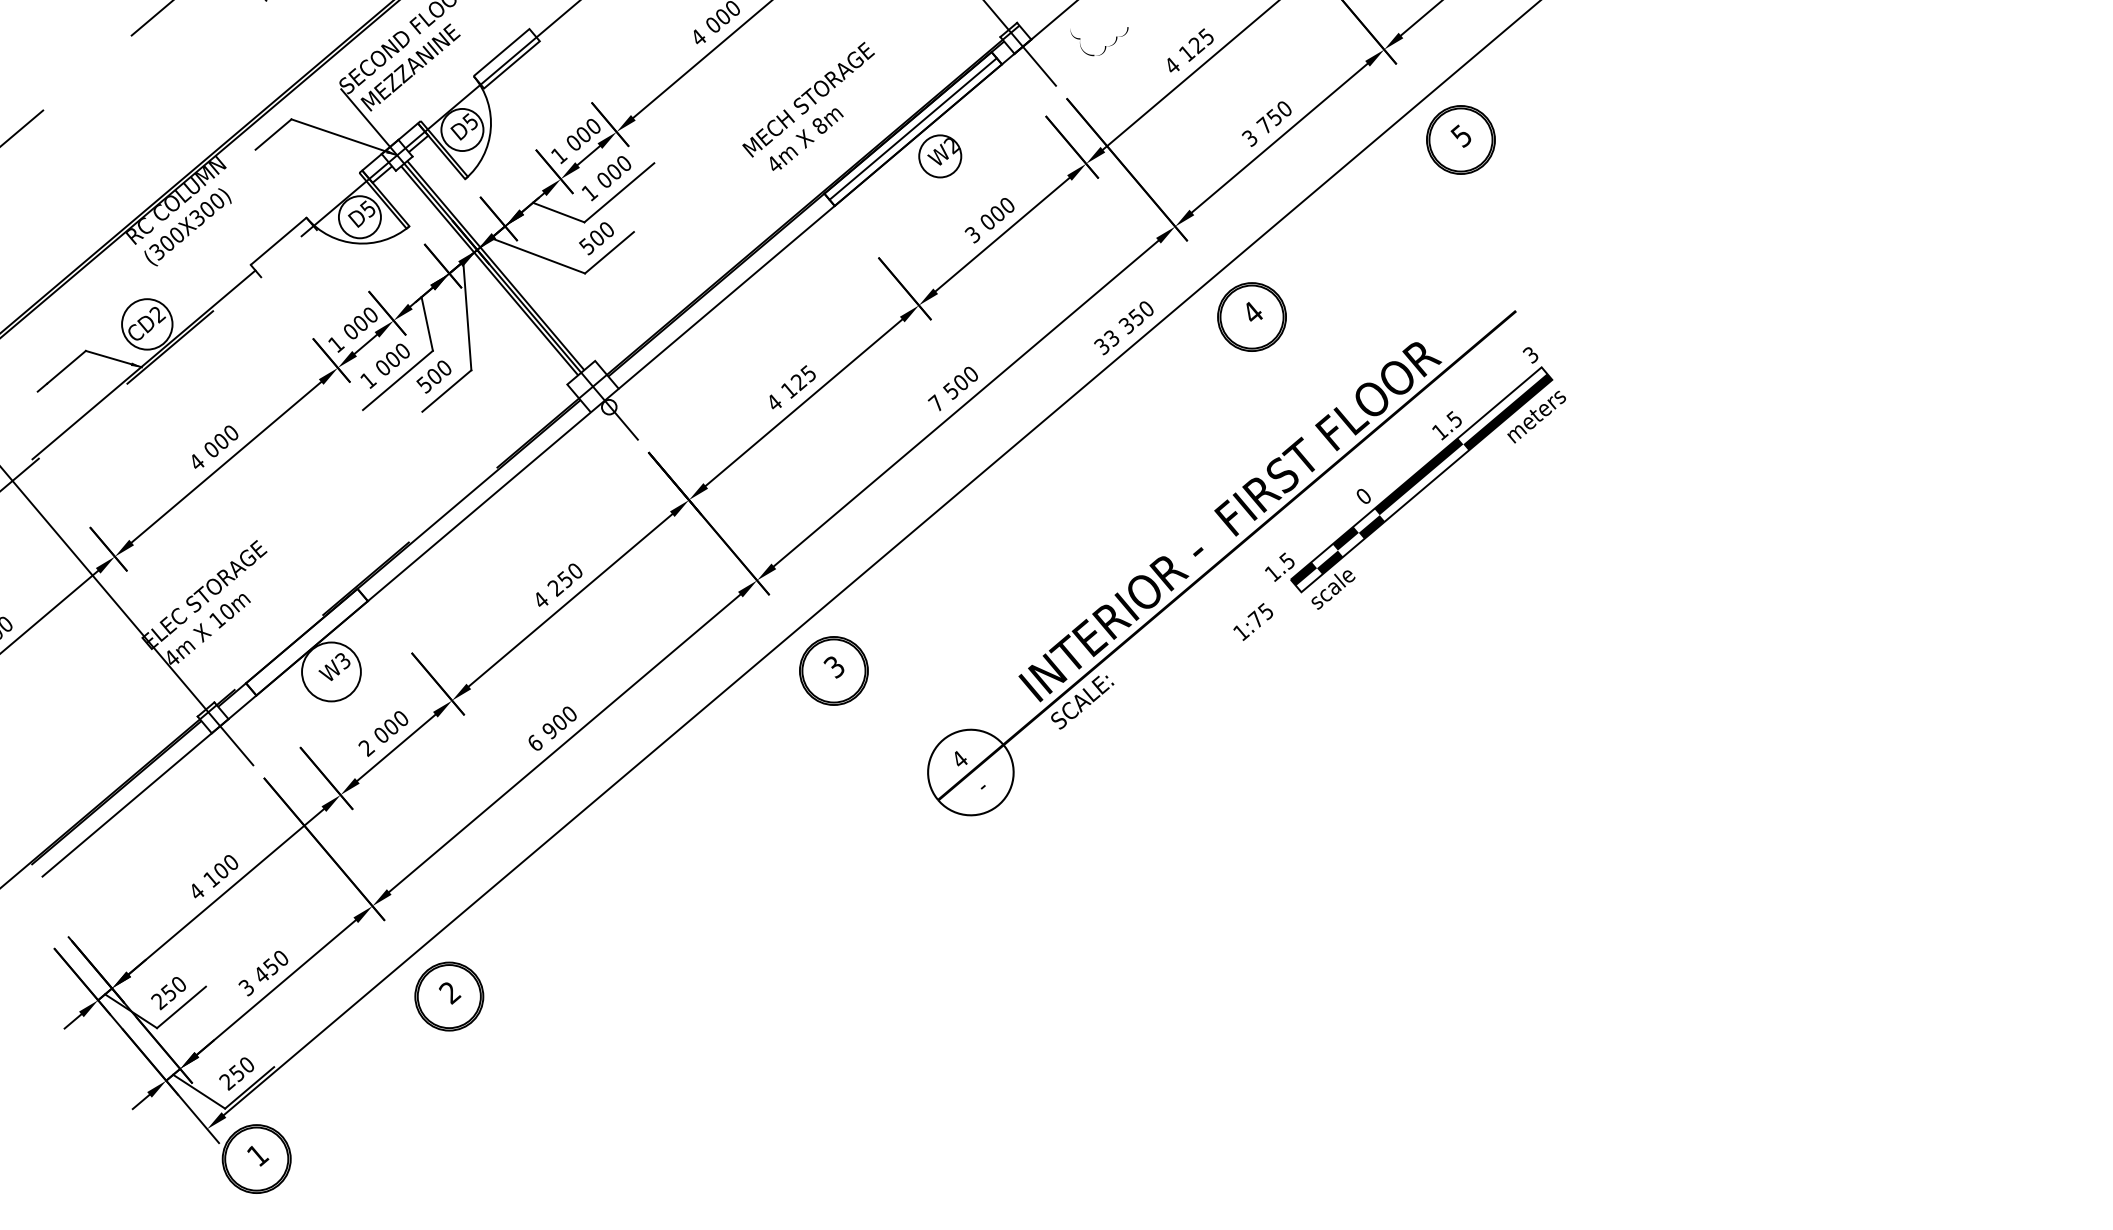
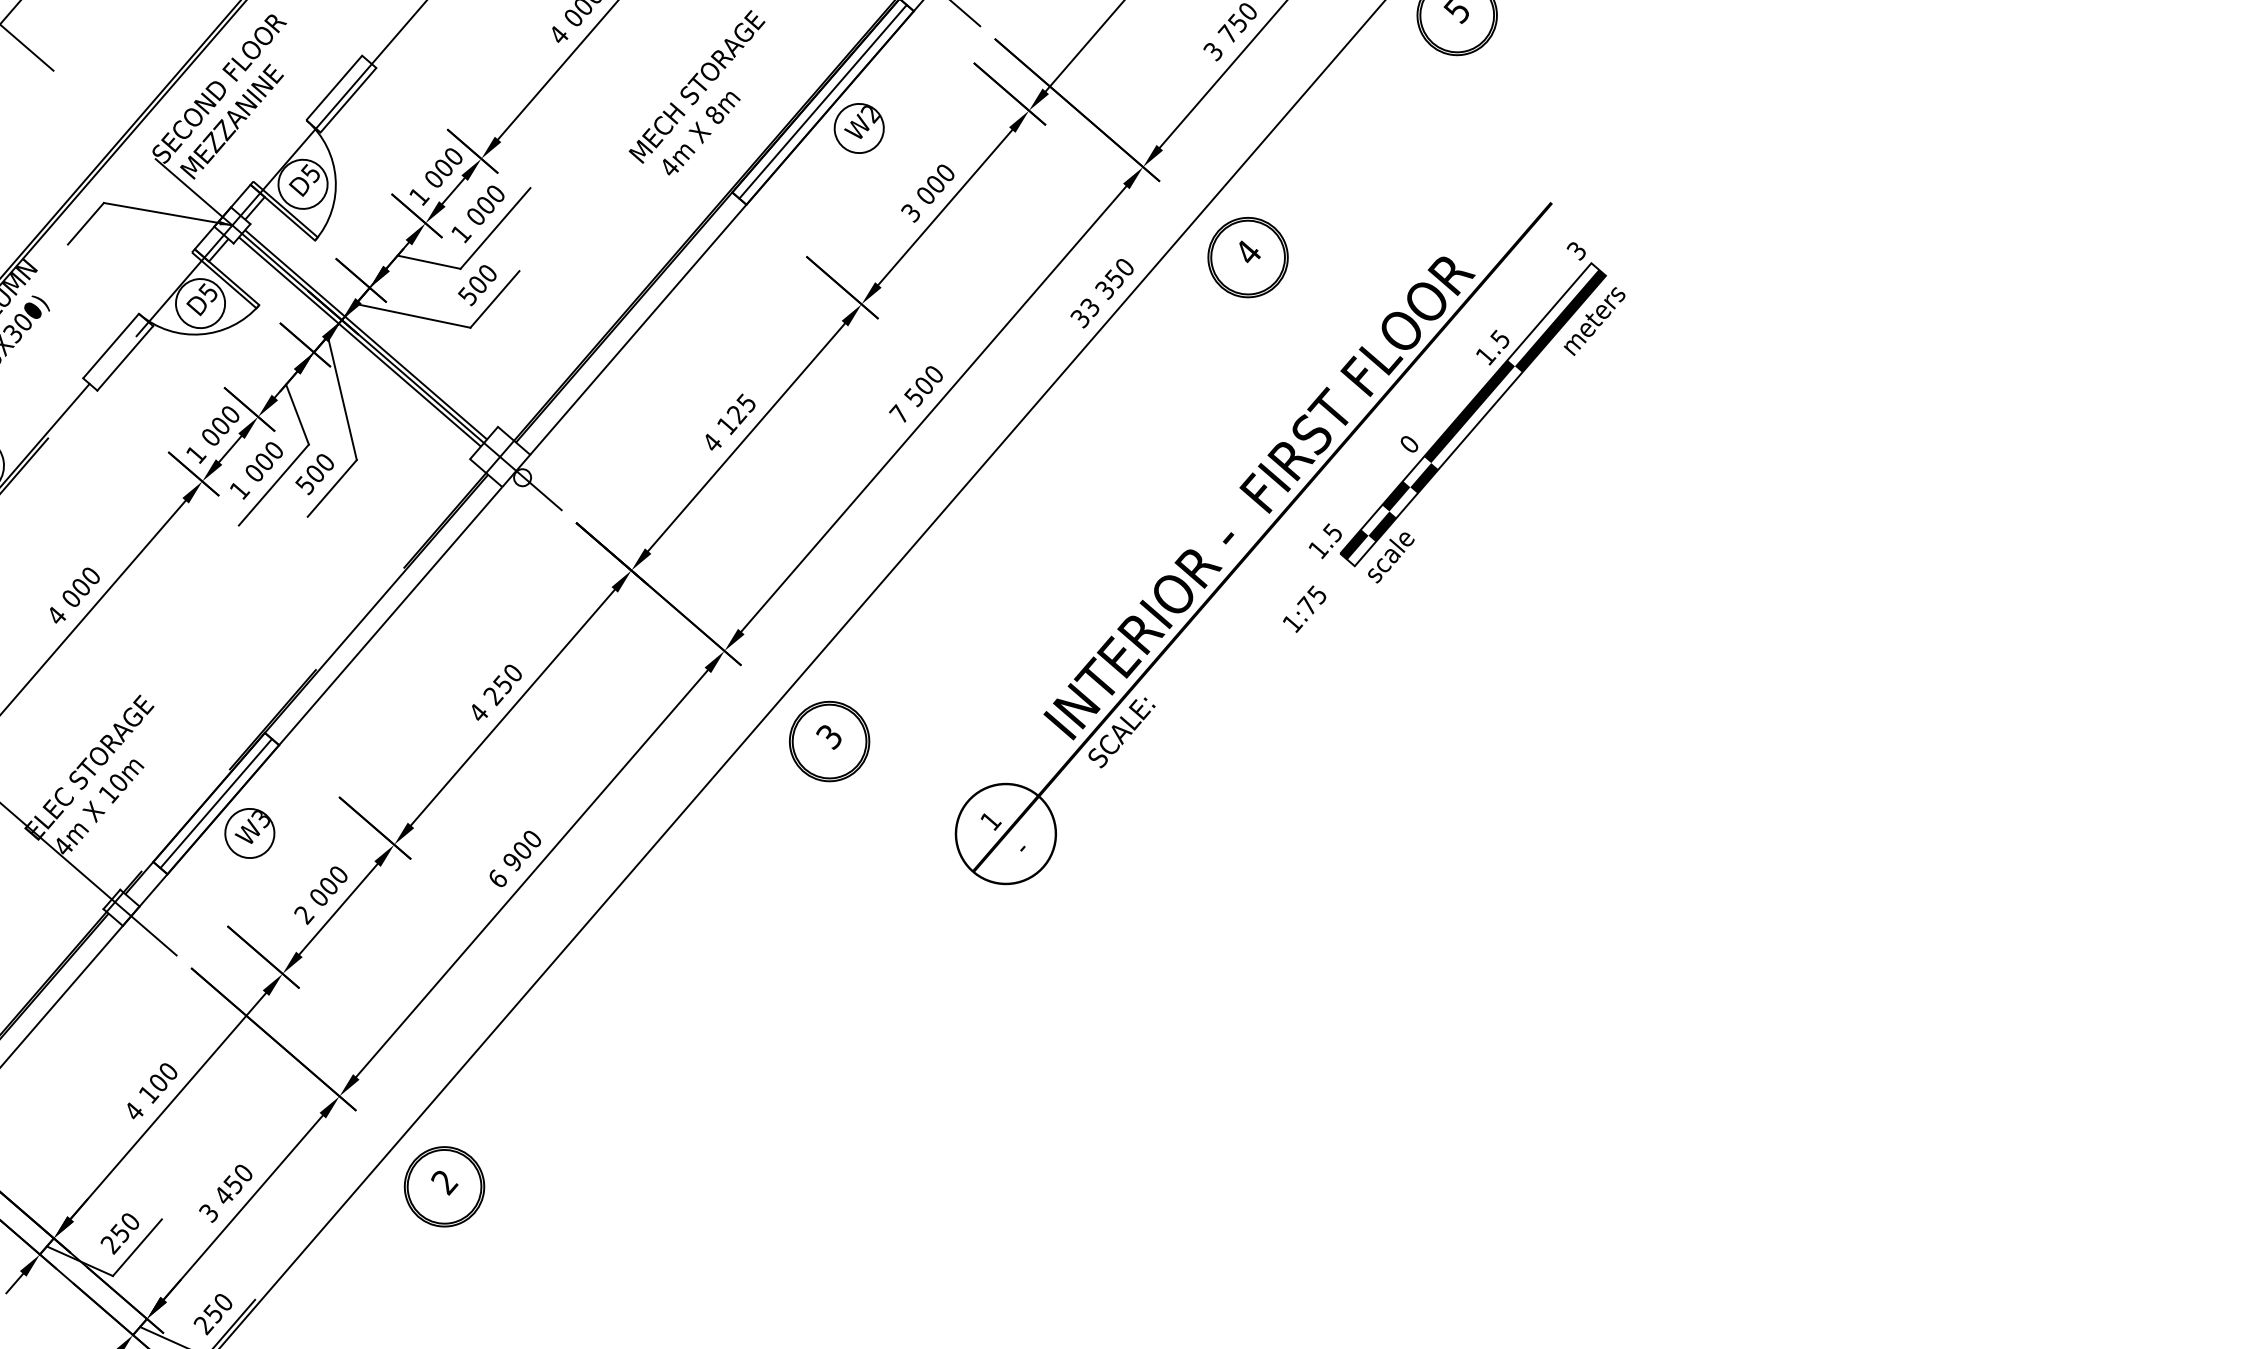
line: (288, 253) -> (124, 358), added
line: (306, 642) -> (215, 803), added
circle: (331, 671) -> (249, 832), size x0.71
text: (959, 759) -> (990, 821), 4 -> 1

